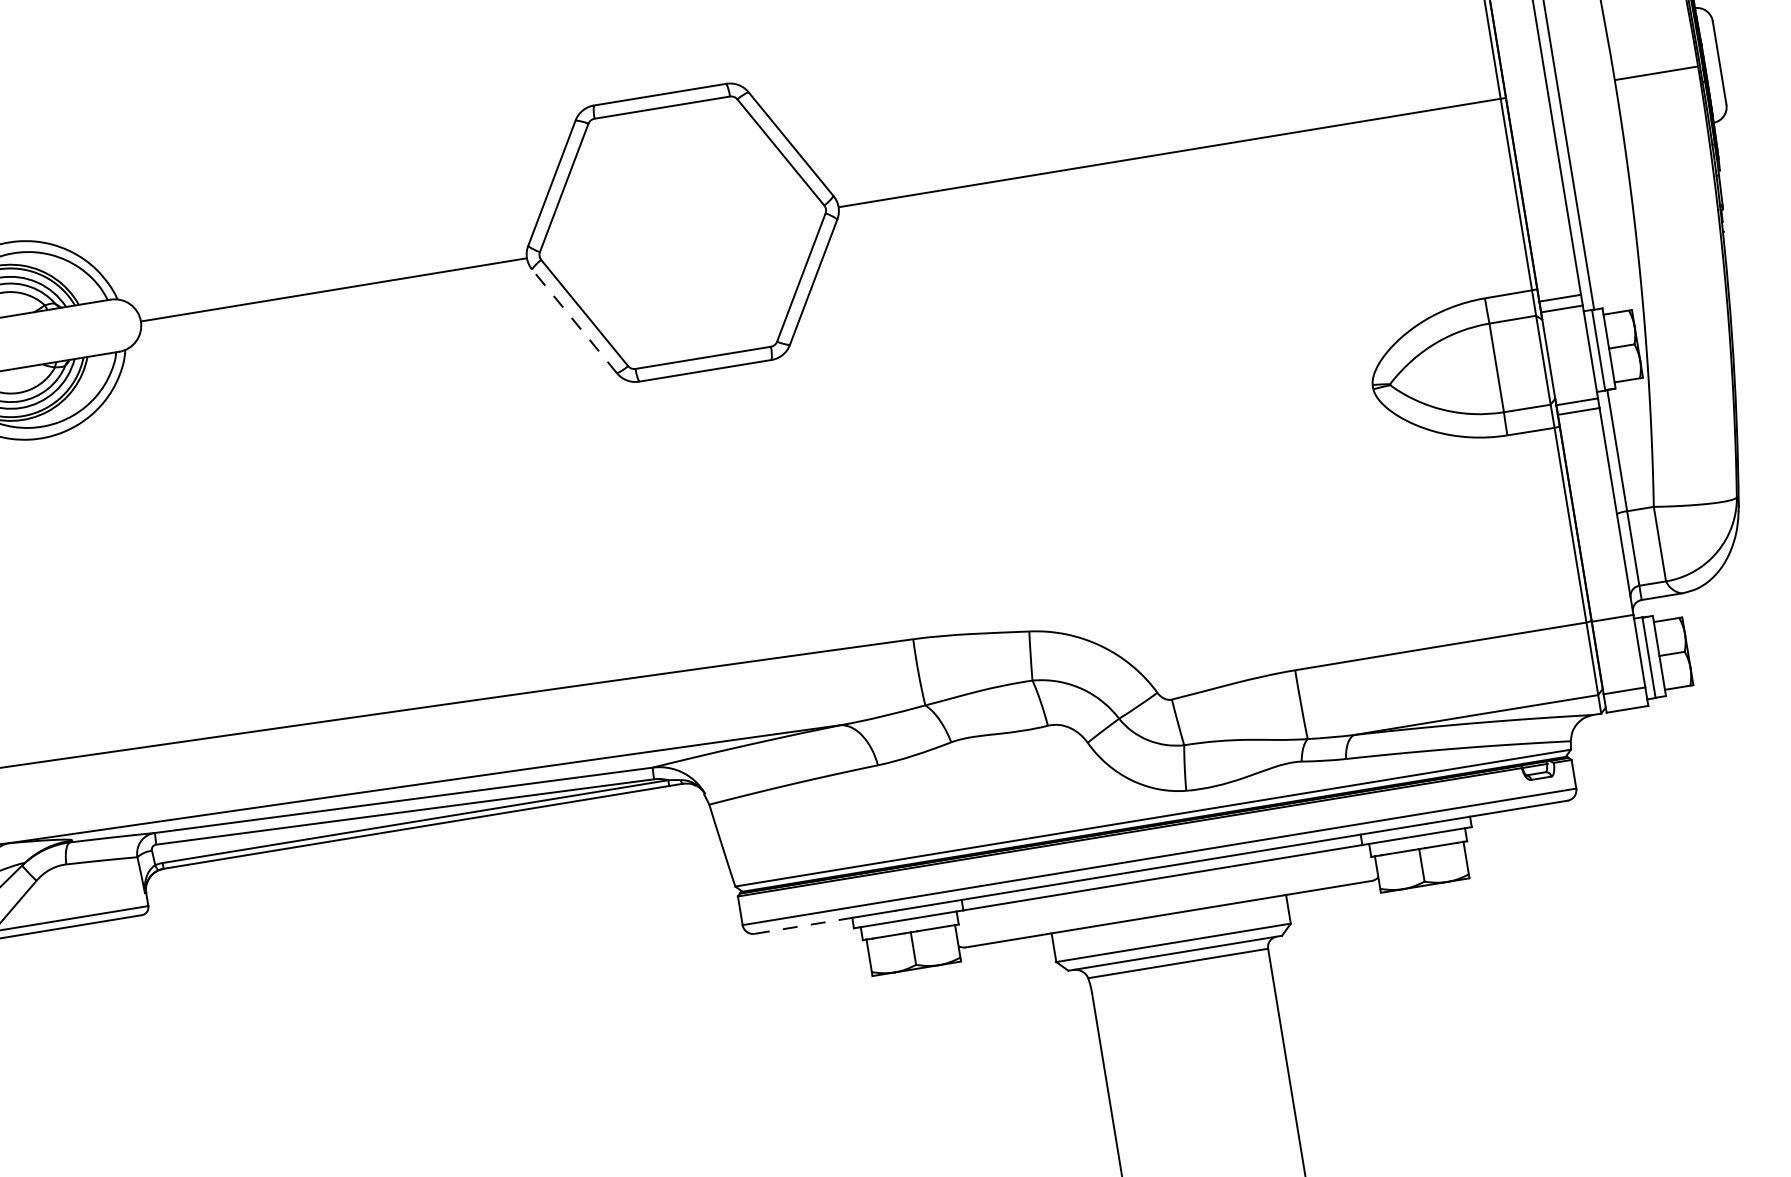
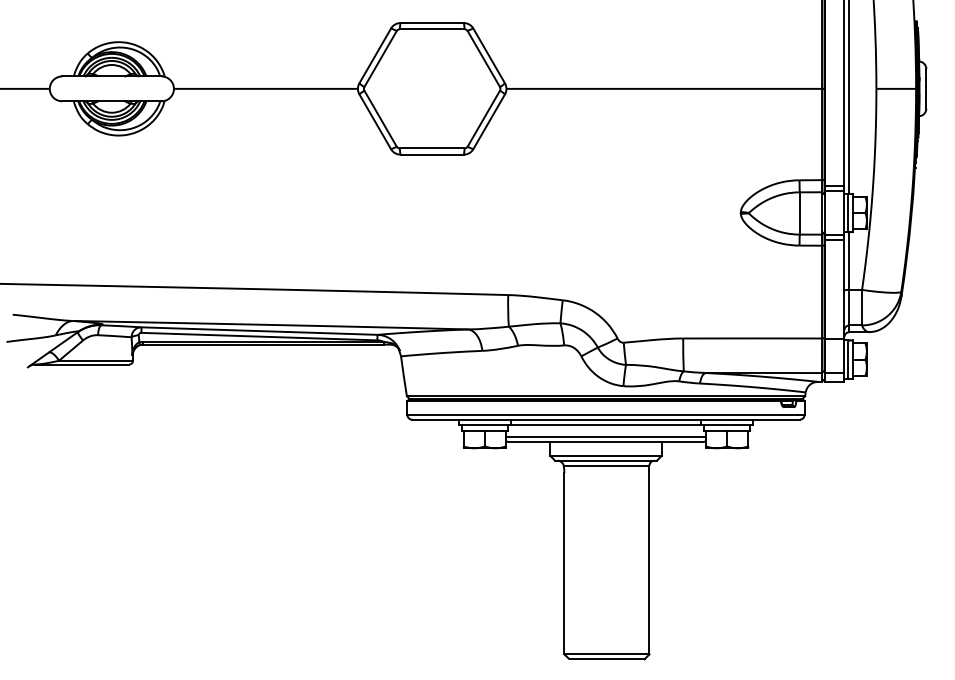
line: (575, 320) -> (375, 121), dashed -> solid
line: (1166, 904) -> (605, 437), added
line: (803, 925) -> (435, 419), dashed -> solid

